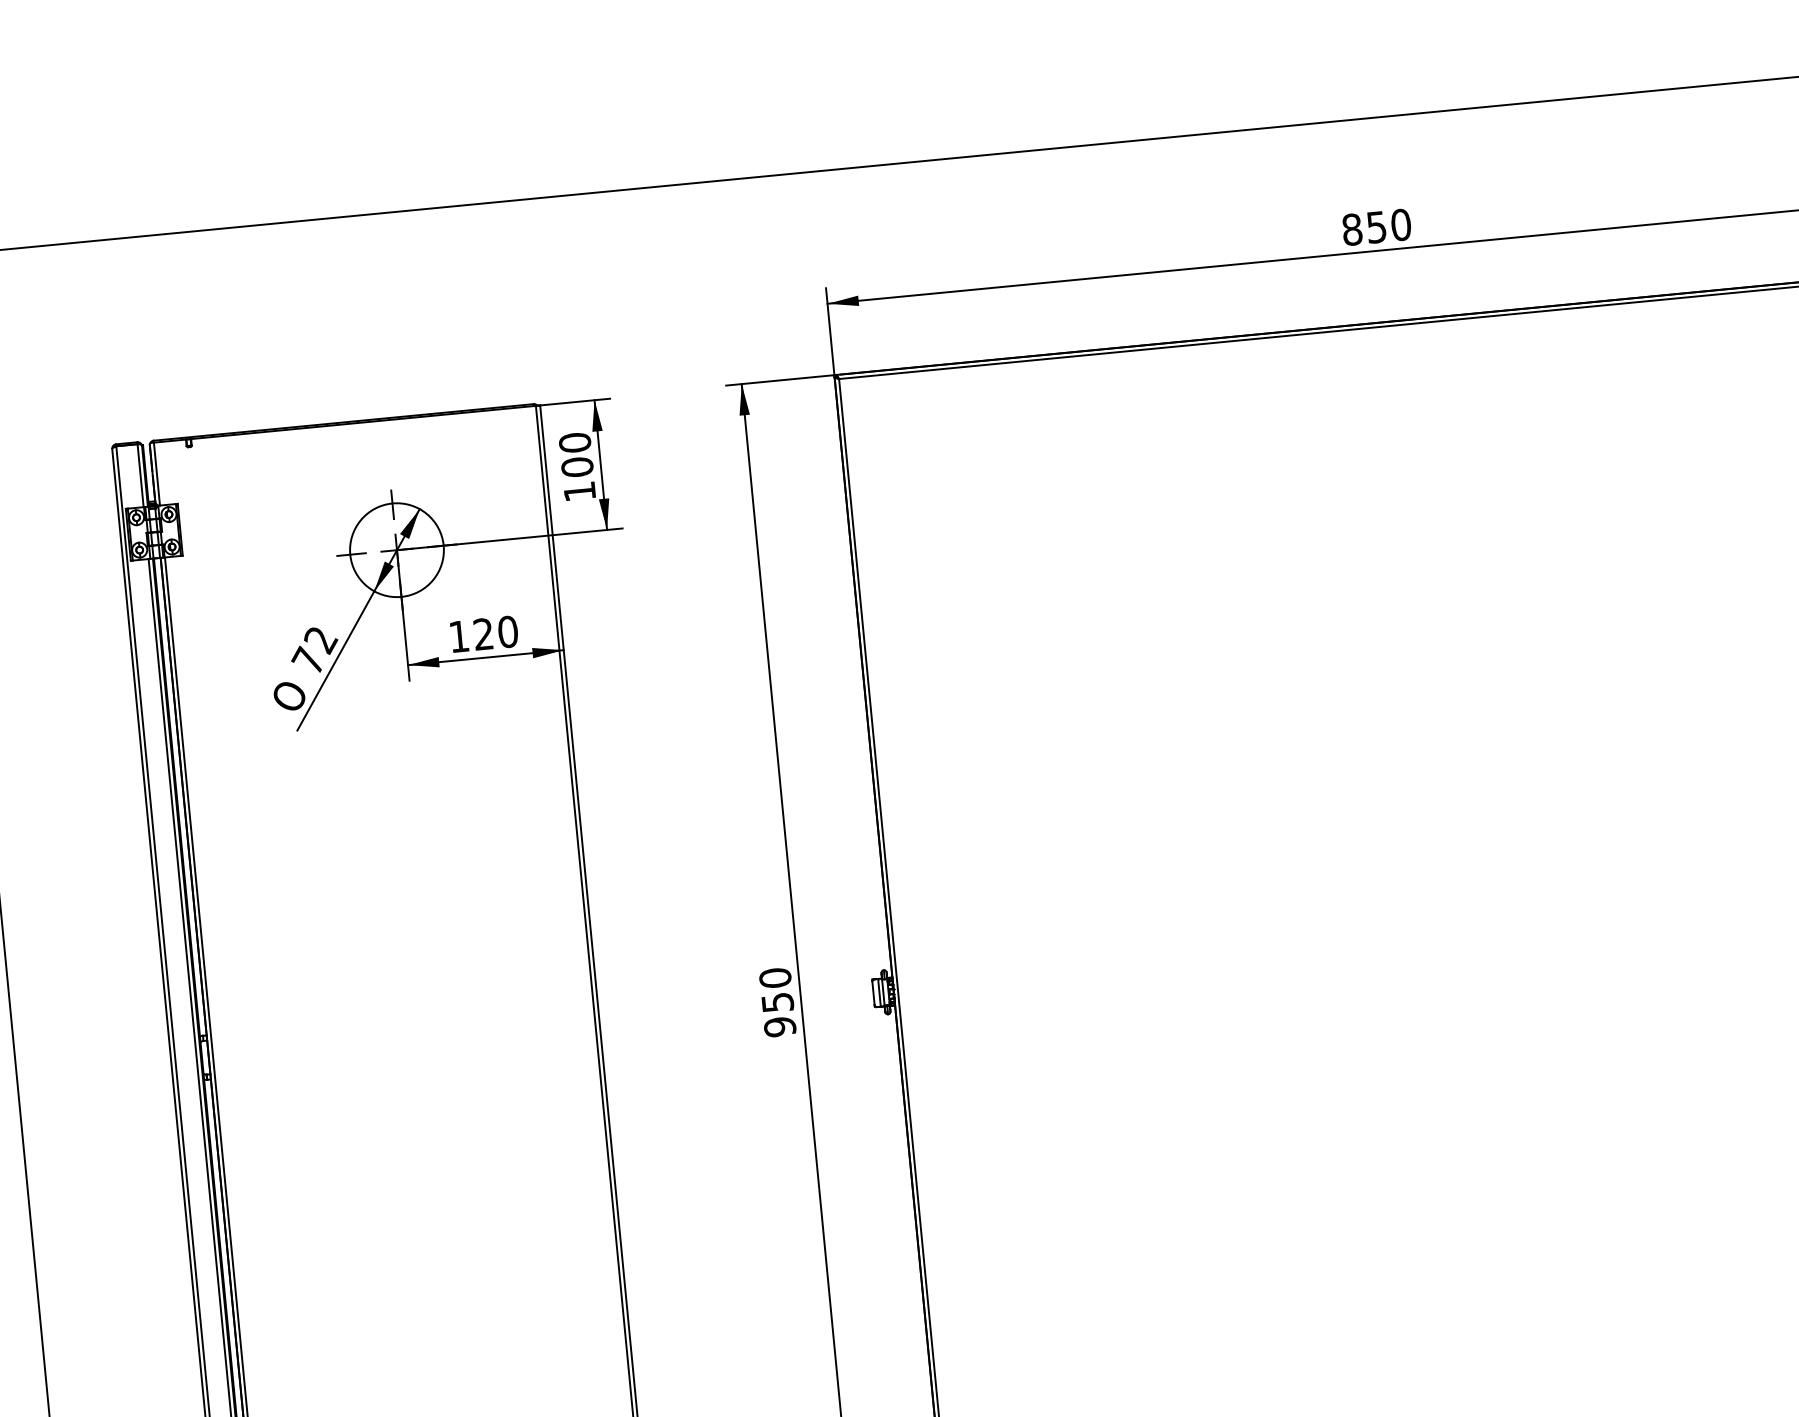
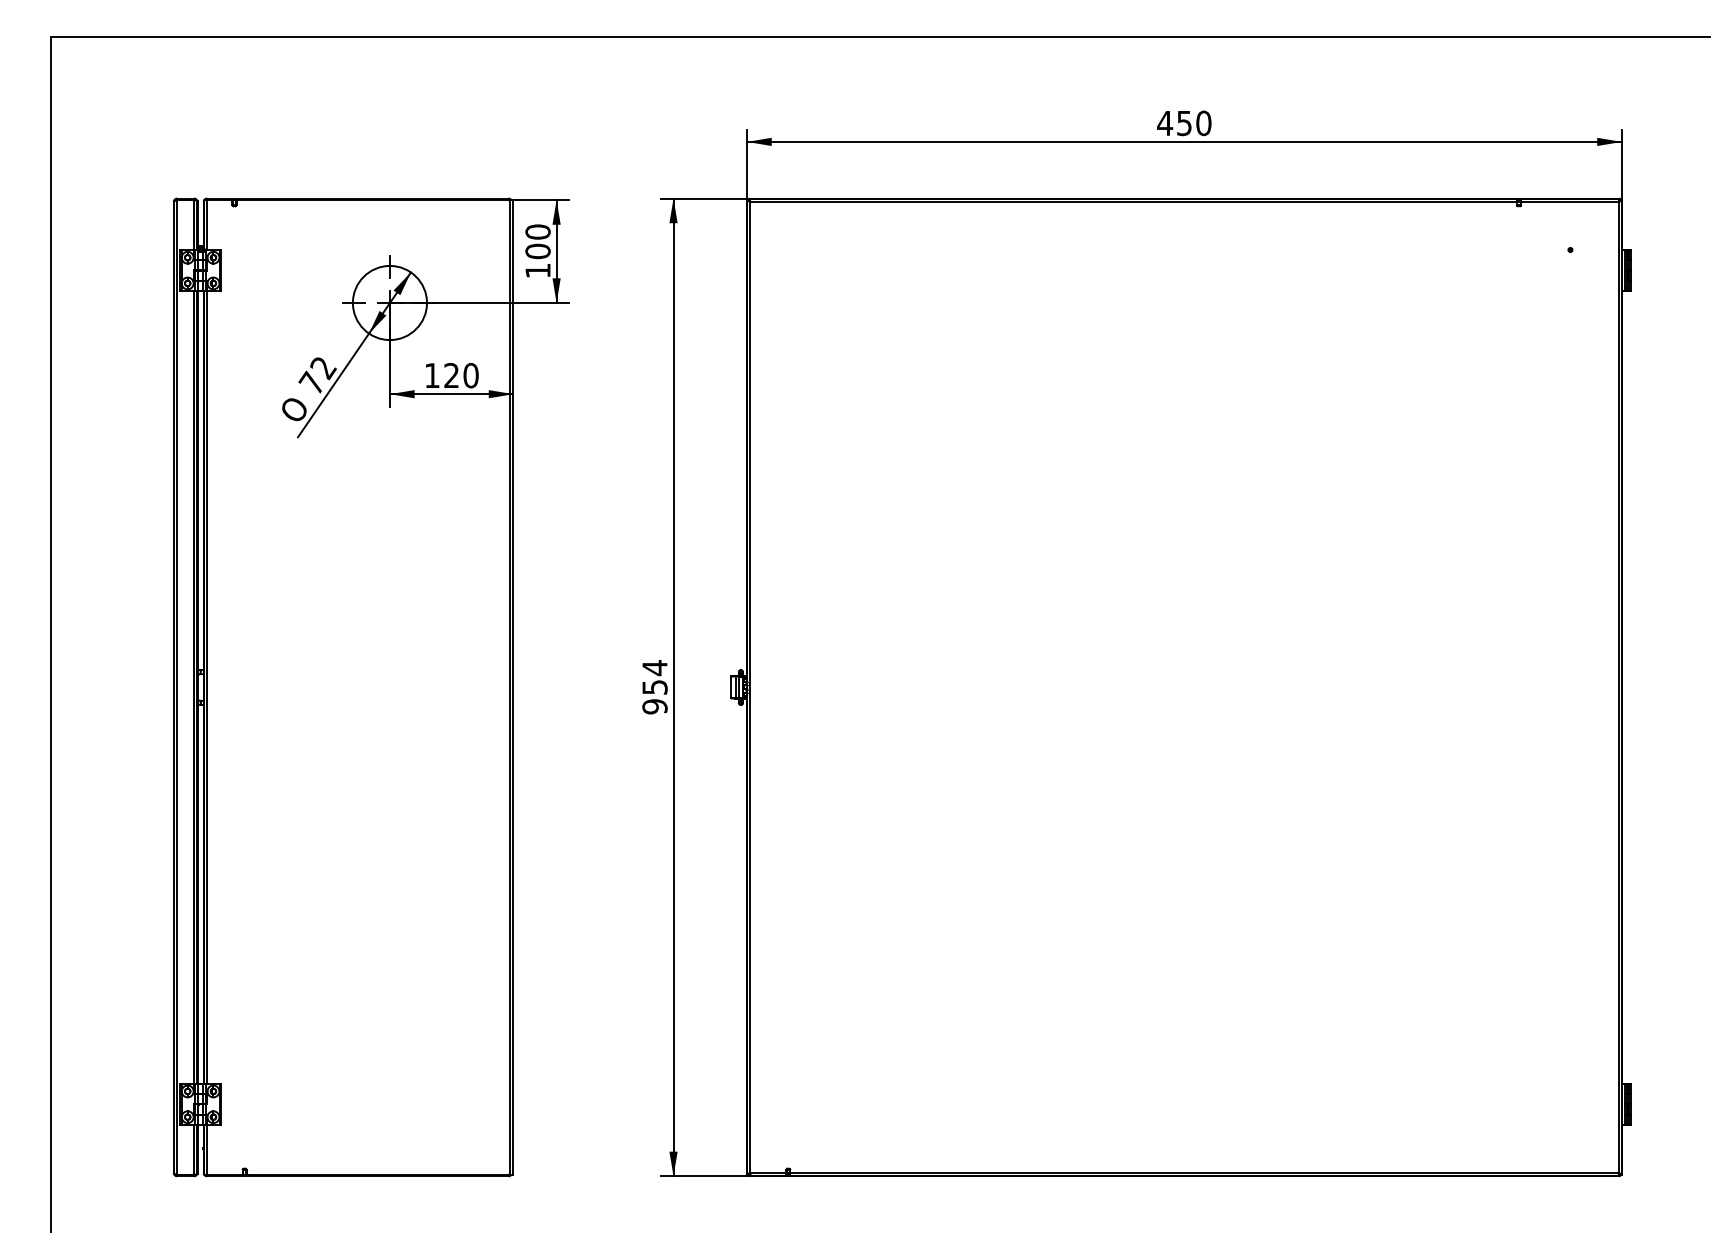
text: (1352, 229) -> (1165, 123), 850 -> 450
text: (774, 978) -> (654, 668), 950 -> 954

